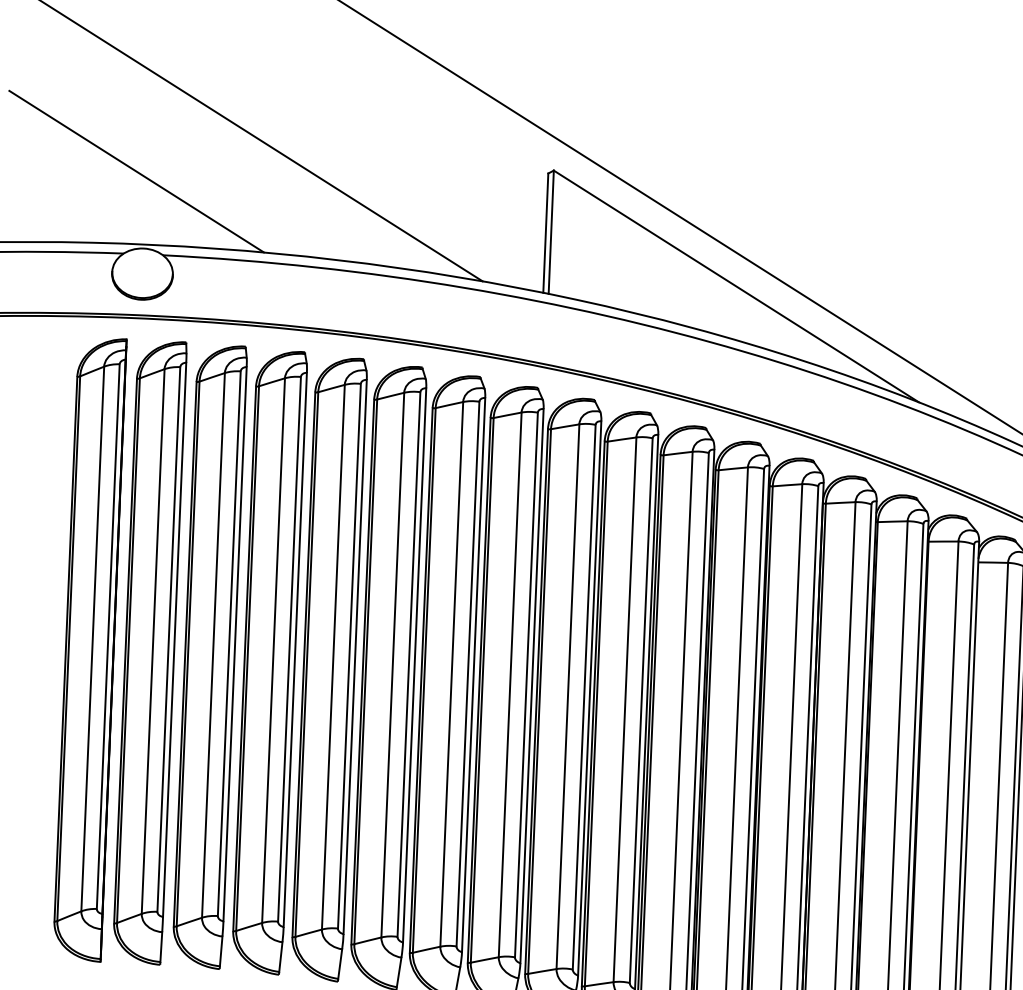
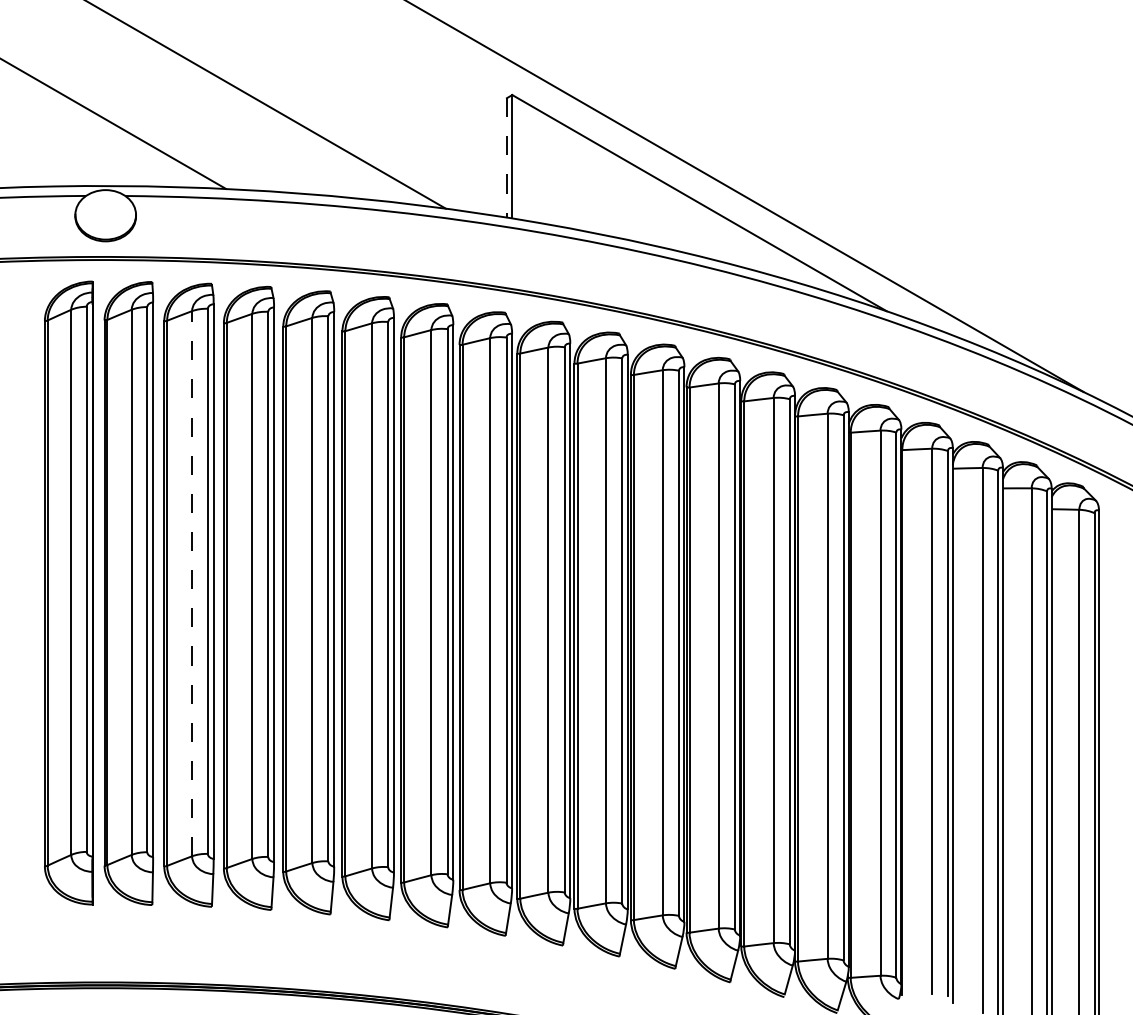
line: (545, 232) -> (506, 157), solid -> dashed
line: (213, 645) -> (192, 583), solid -> dashed

